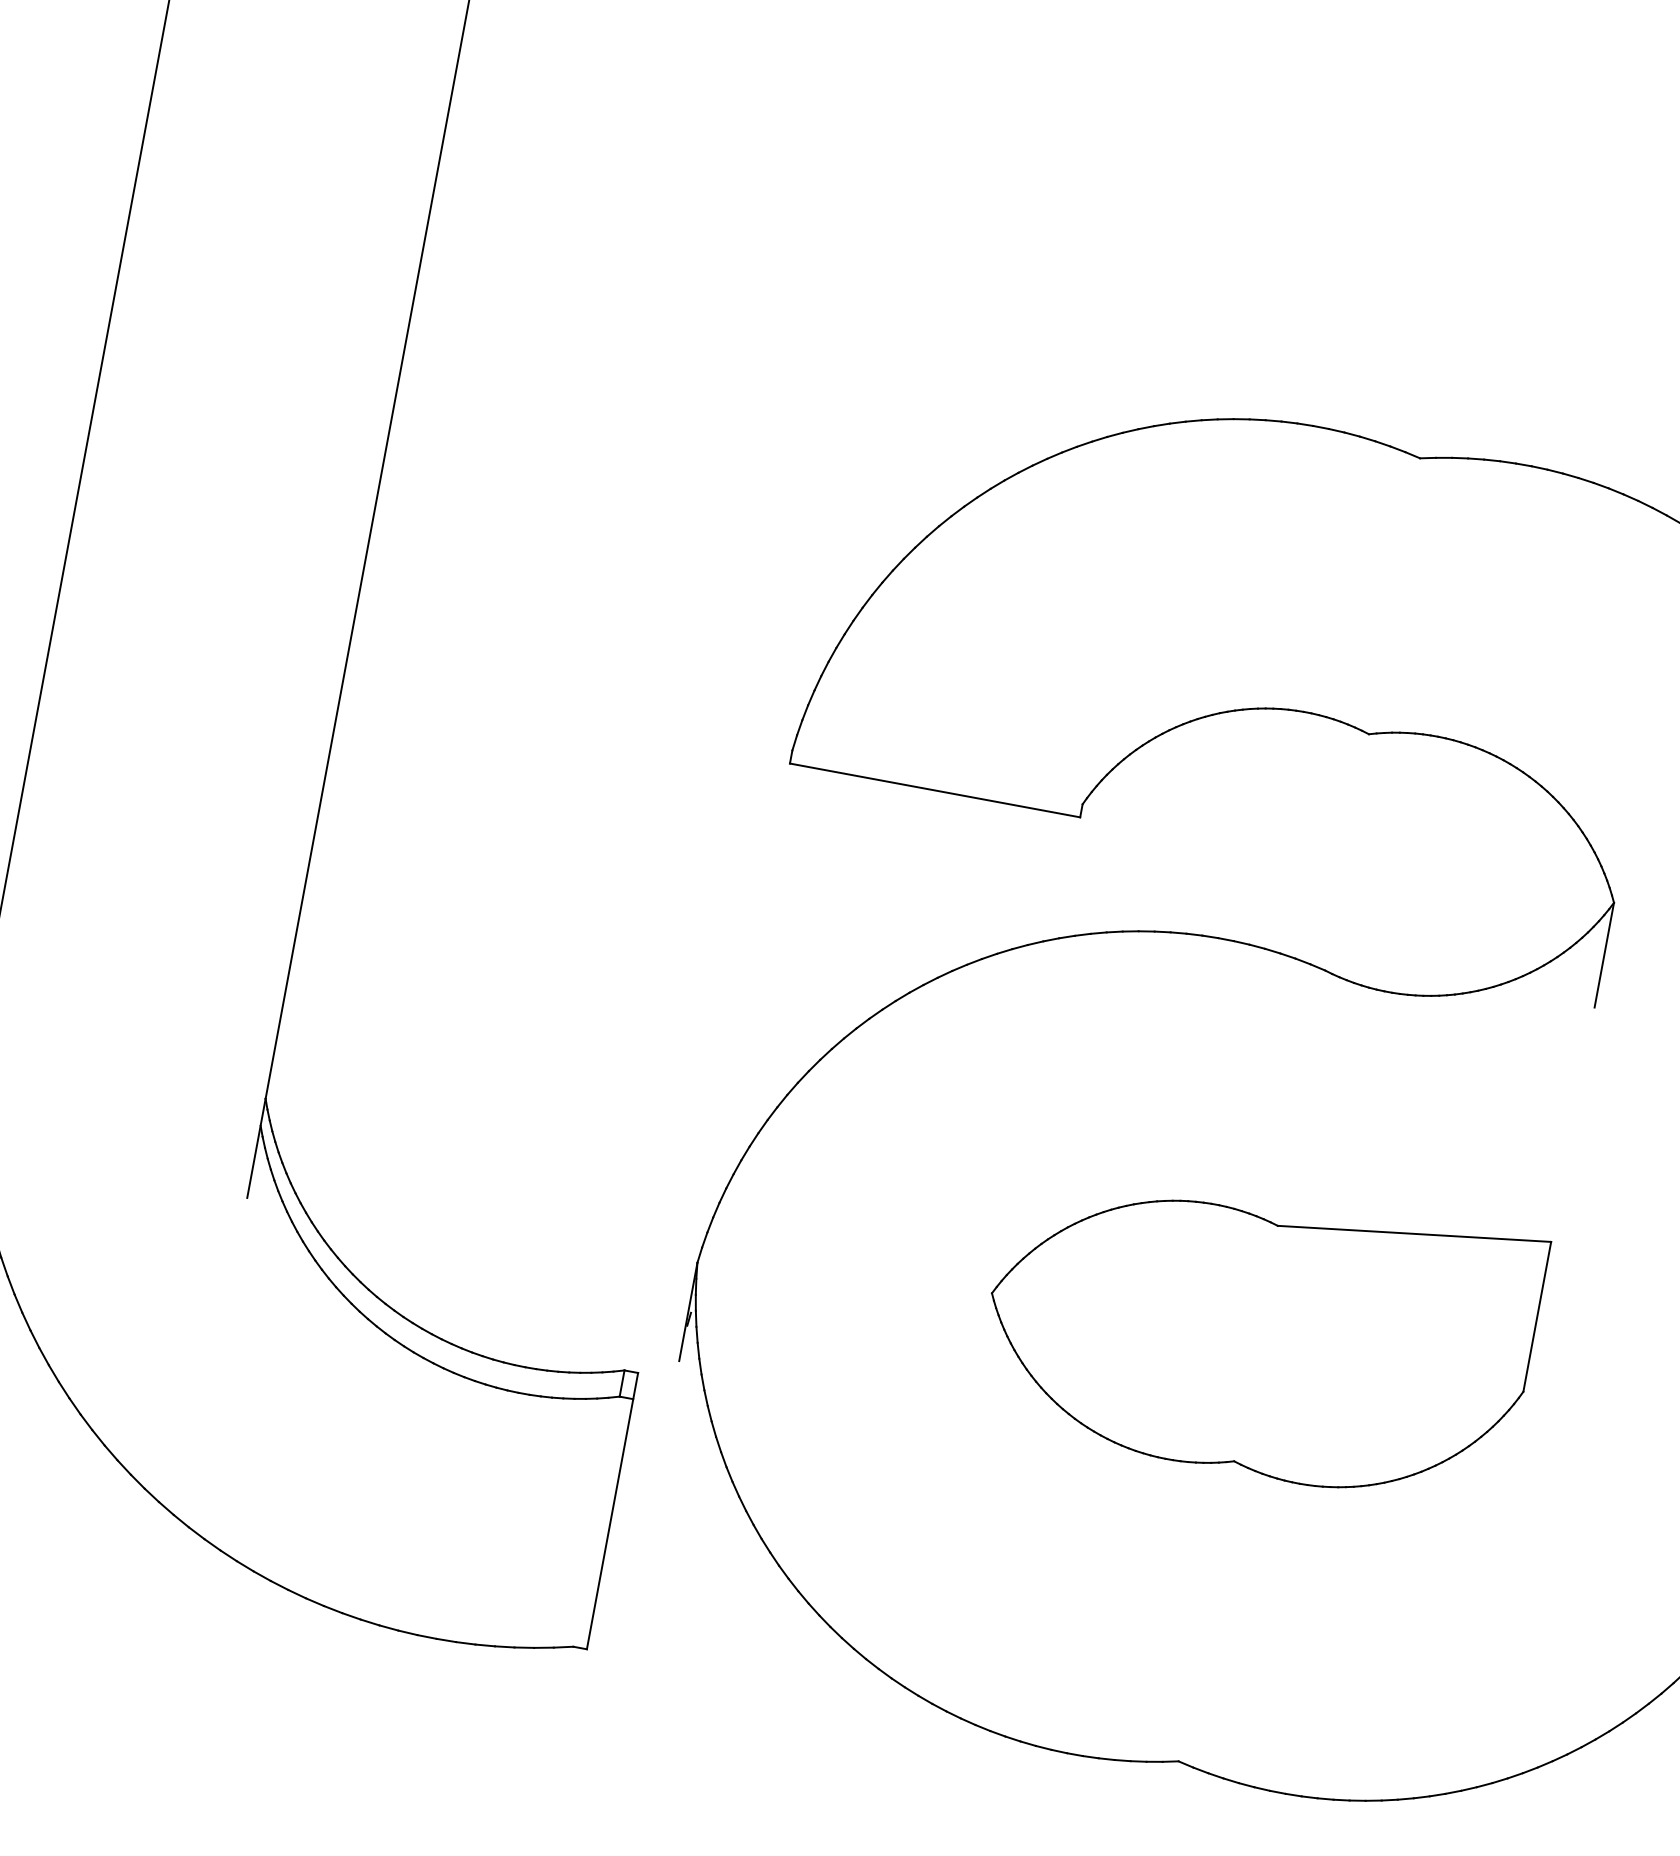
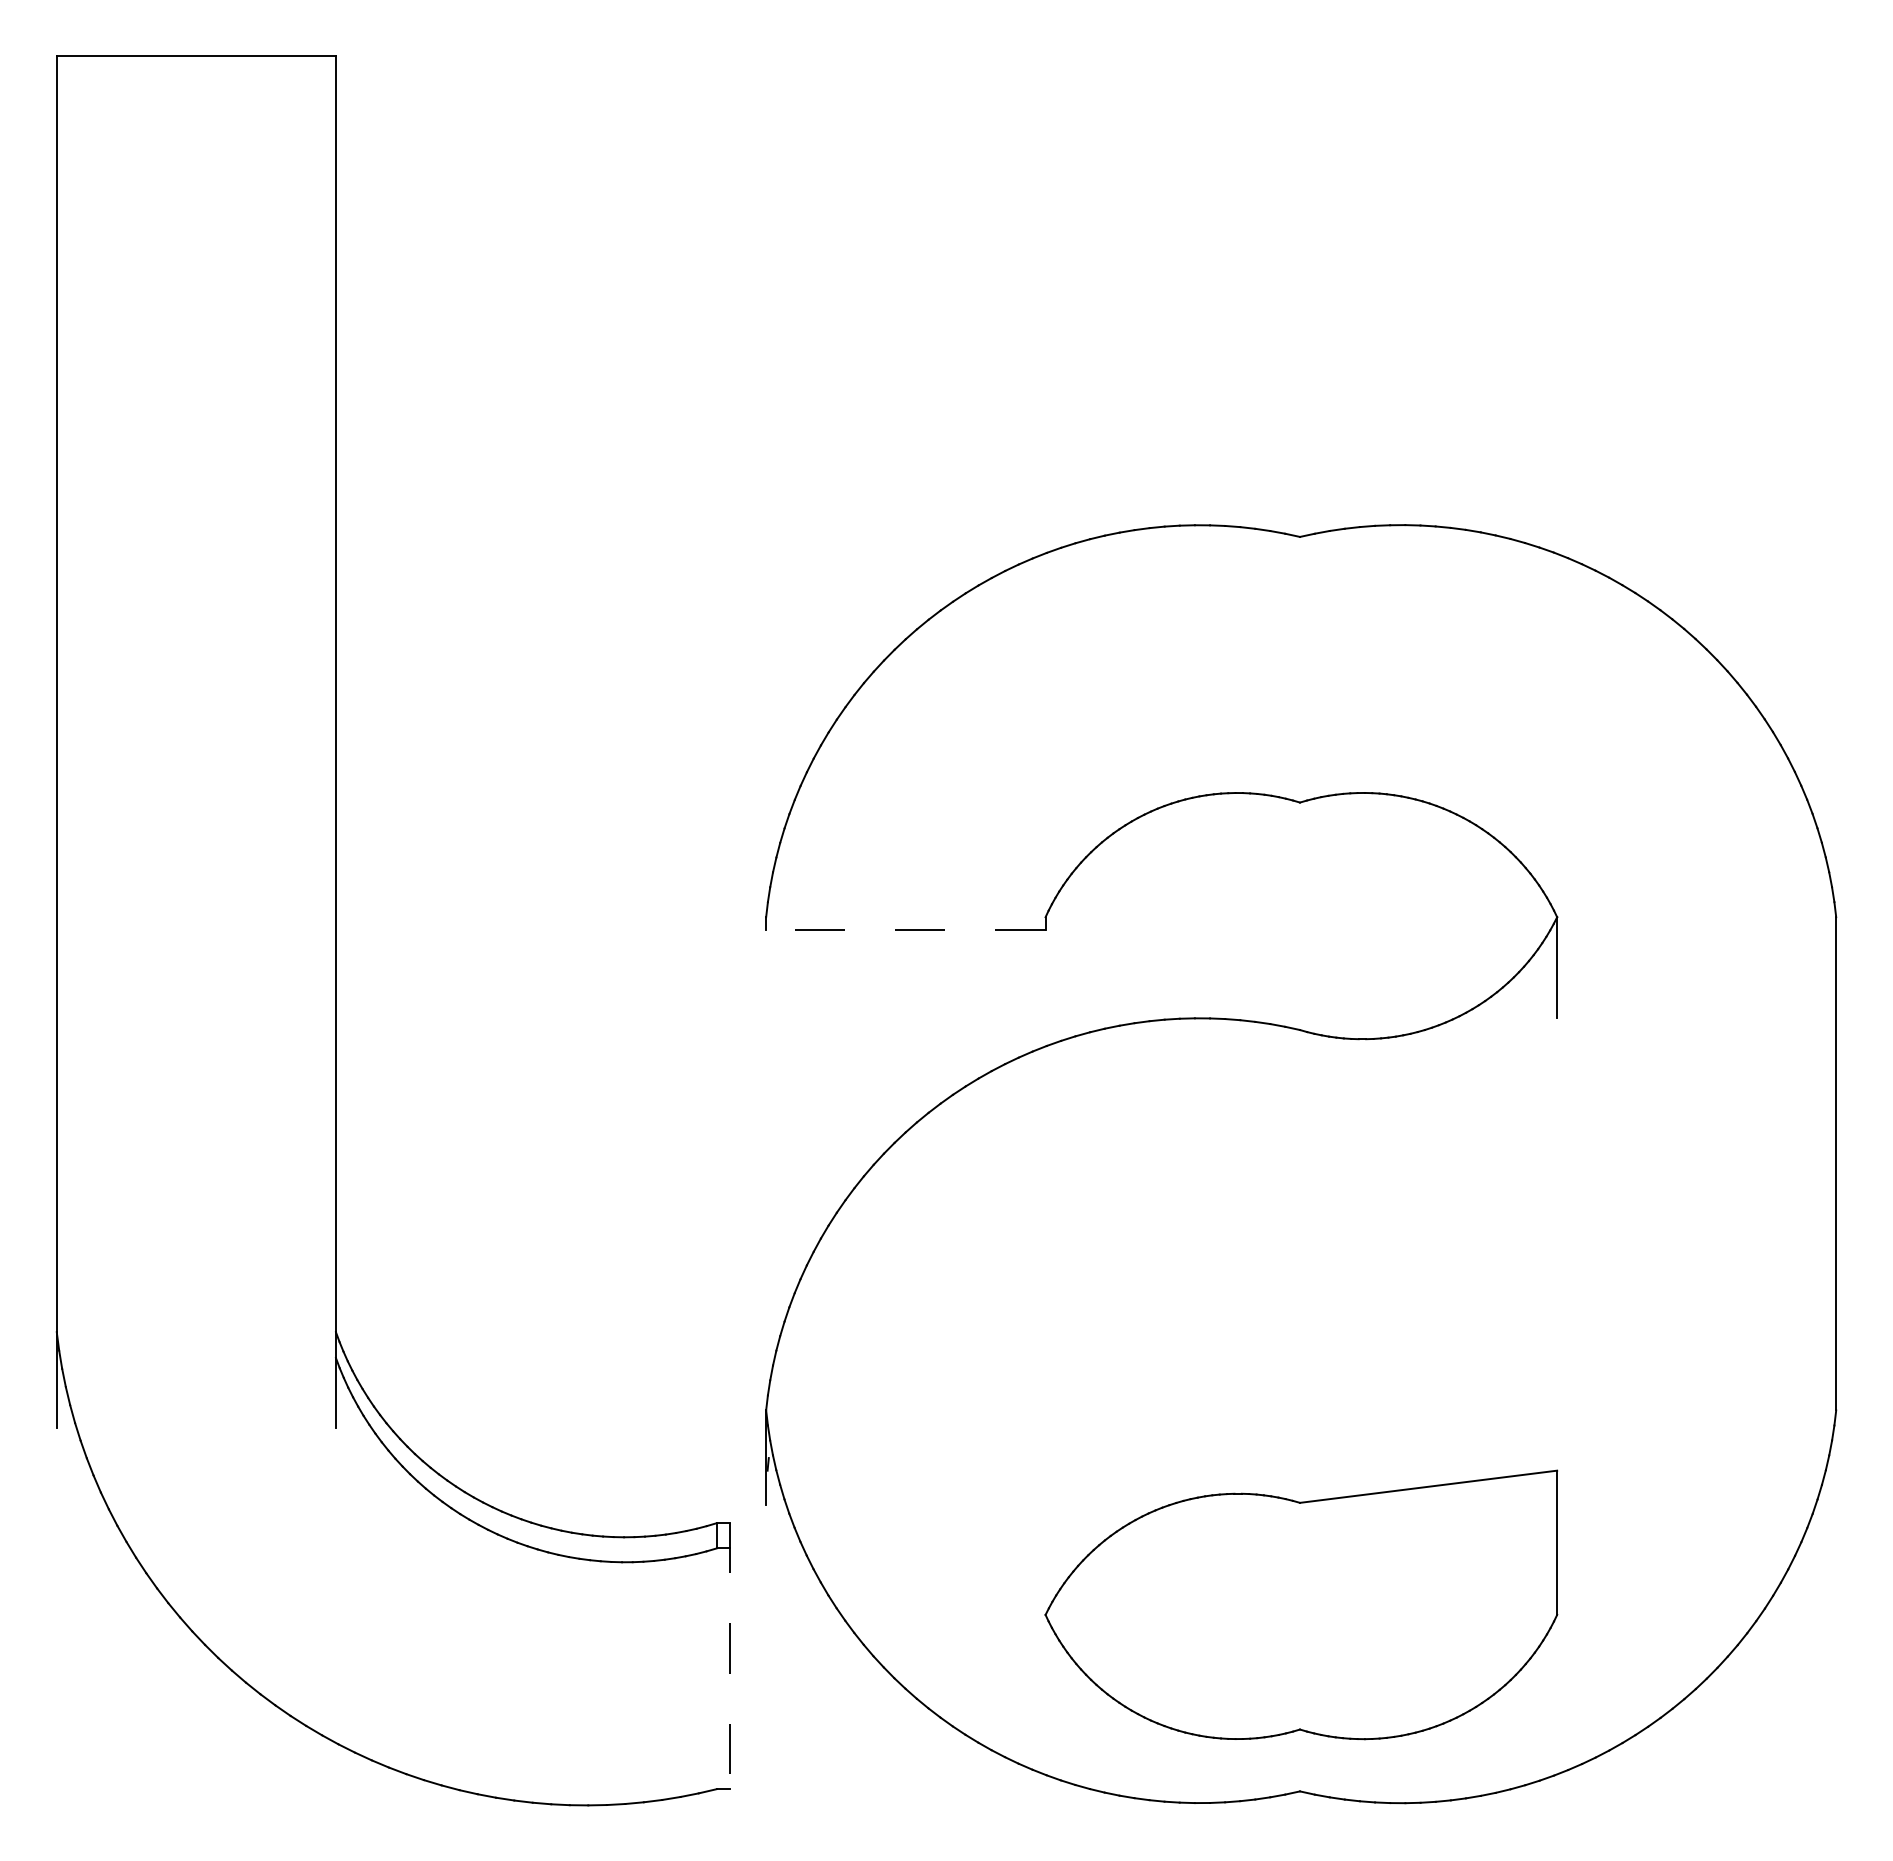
line: (934, 790) -> (905, 929), solid -> dashed
part: (1259, 1331) -> (1301, 1604), moved
line: (611, 1511) -> (729, 1656), solid -> dashed

